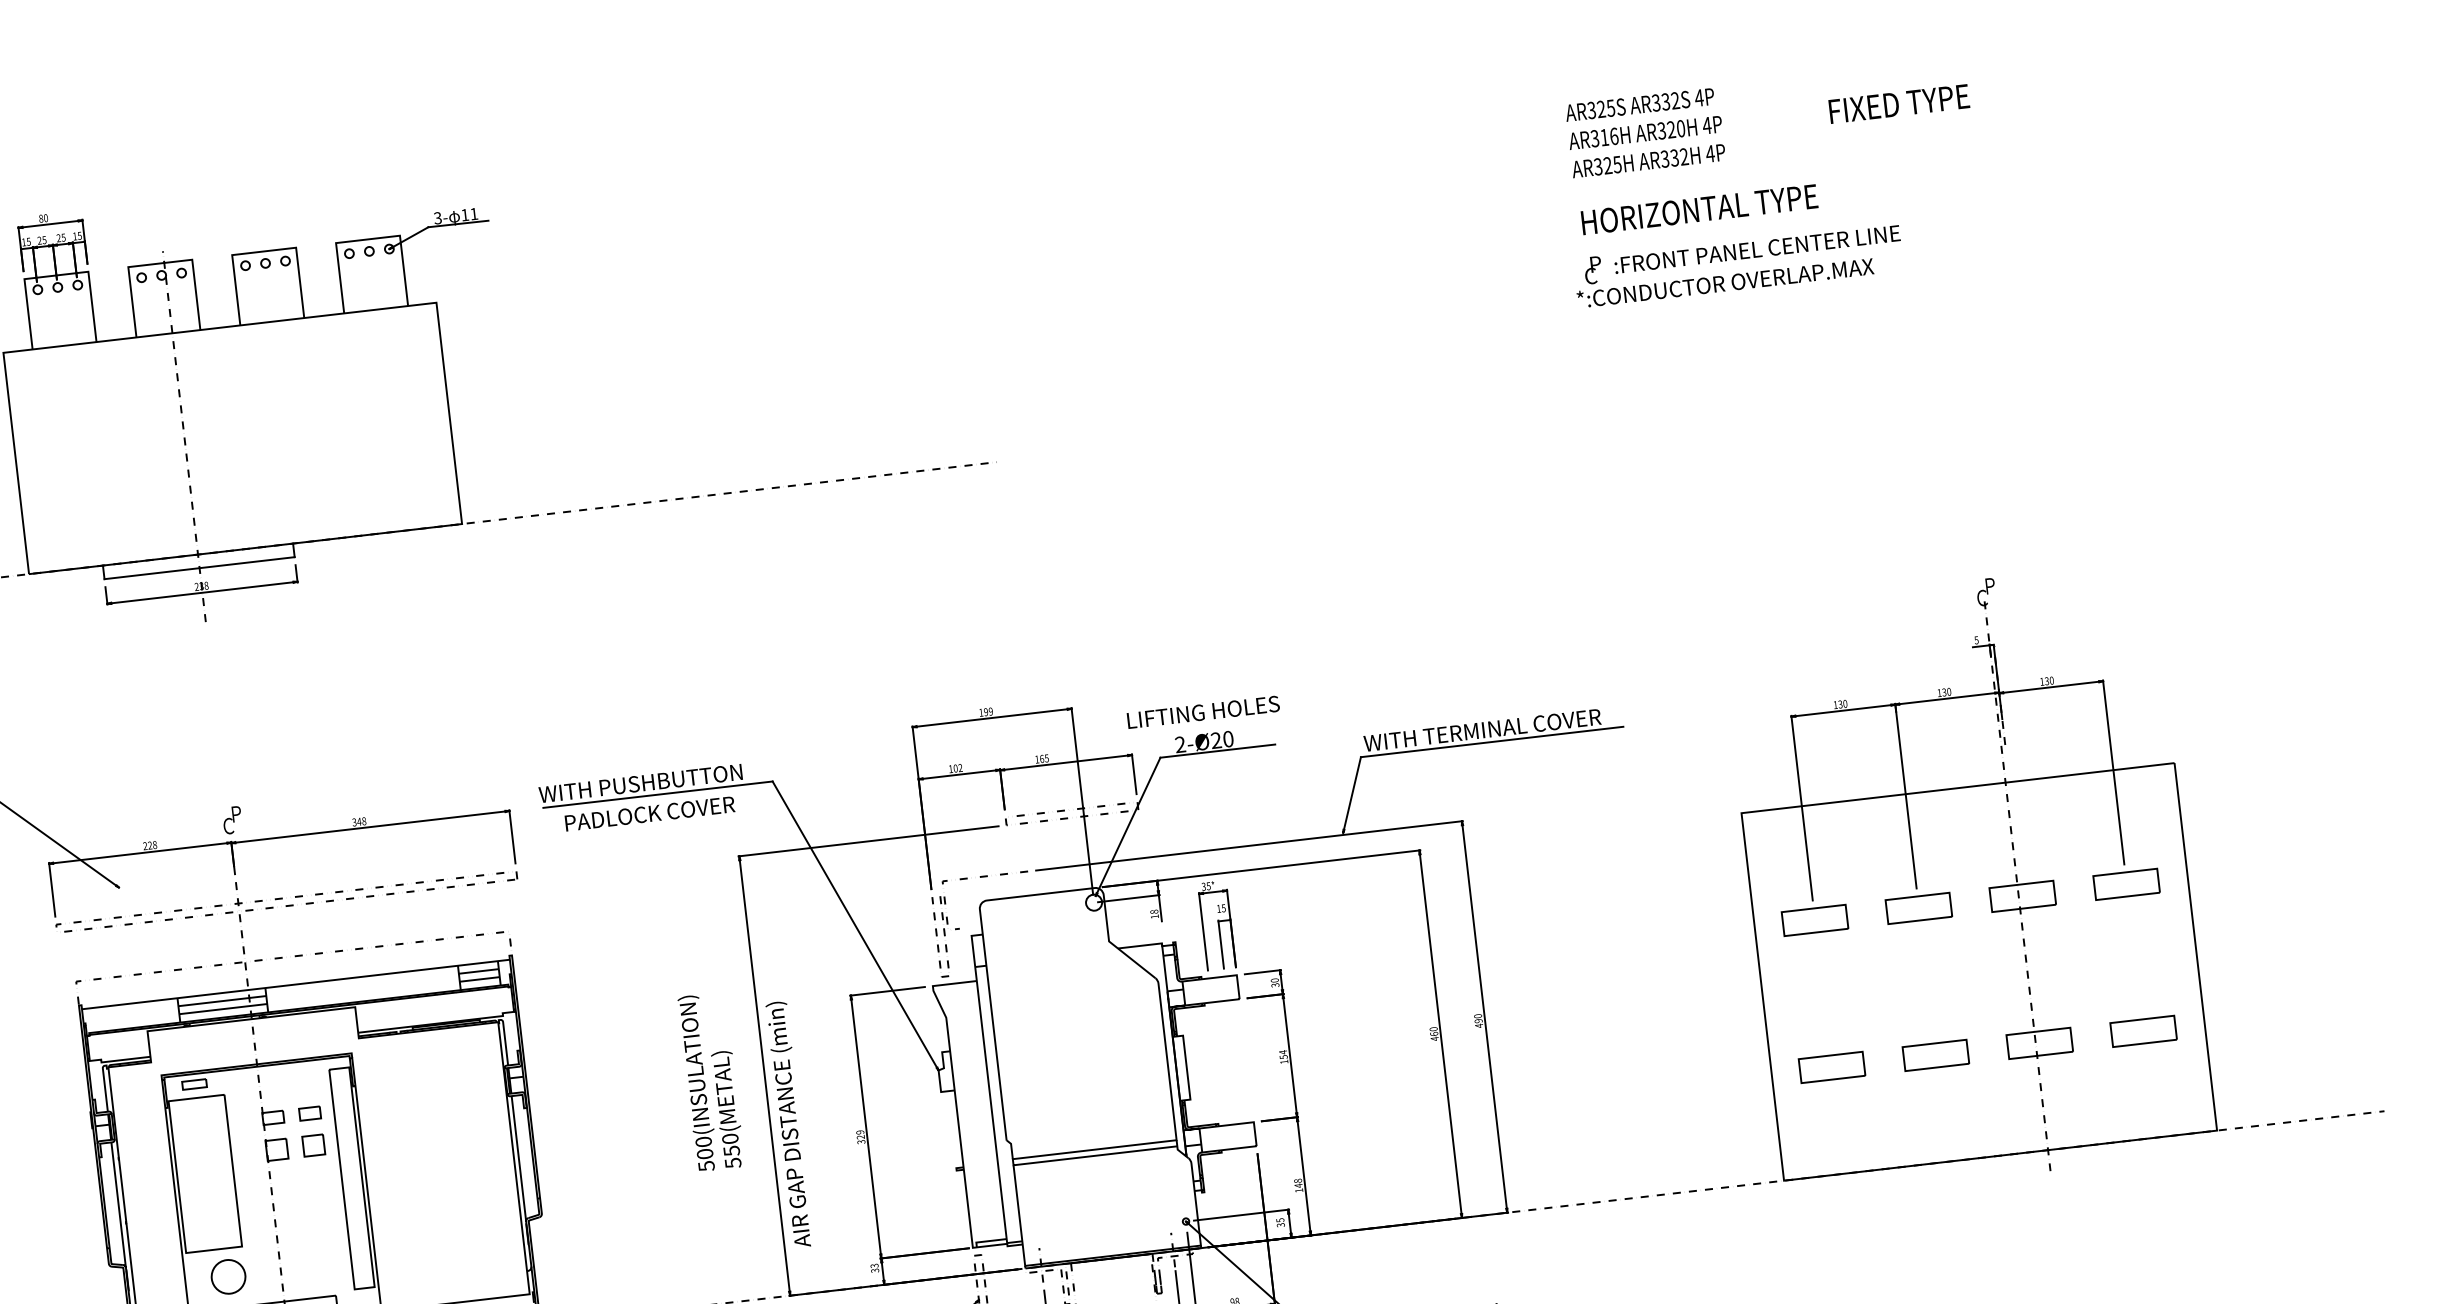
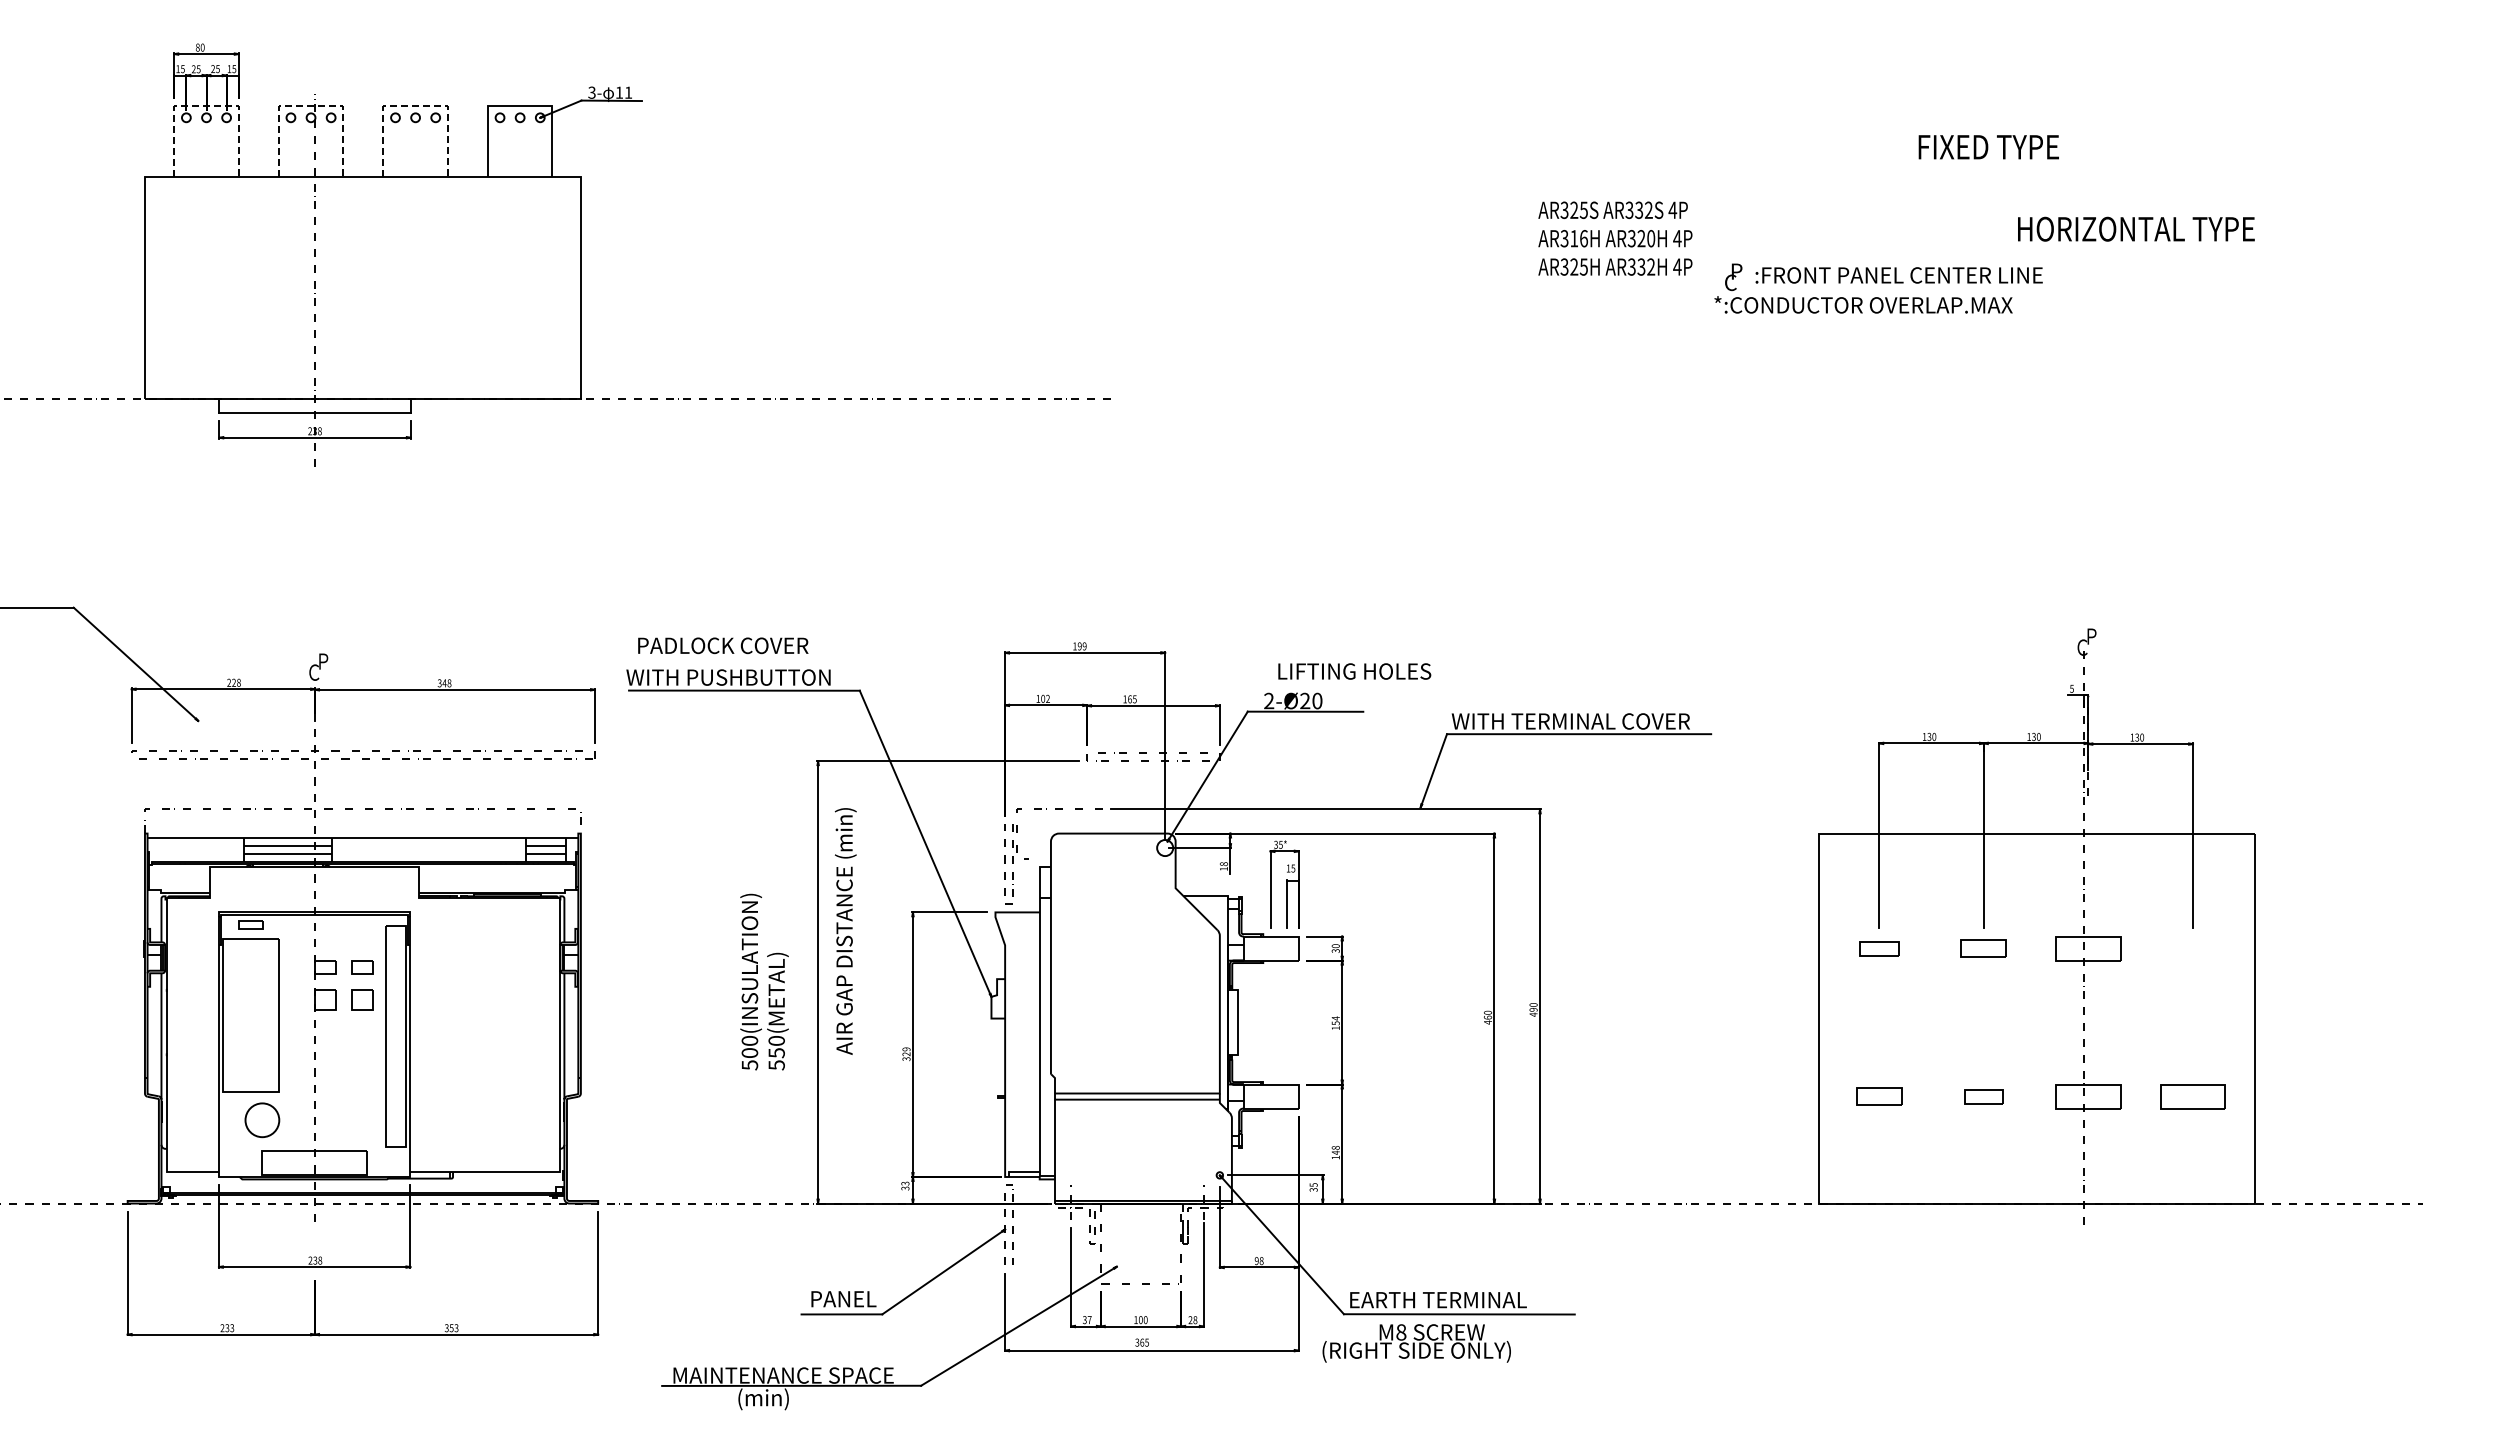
text: (1898, 104) -> (1988, 147), moved
text: (1645, 132) -> (1615, 238), moved
text: (1699, 208) -> (2136, 228), moved
line: (265, 251) -> (416, 105), solid -> dashed
line: (160, 263) -> (311, 105), solid -> dashed
line: (57, 275) -> (207, 105), solid -> dashed
text: (1203, 712) -> (1354, 671), moved
text: (650, 813) -> (723, 645), moved
part: (2126, 884) -> (2192, 948), removed
part: (1918, 908) -> (1983, 948), size x0.7
part: (1815, 920) -> (1879, 948), size x0.6
part: (1935, 1055) -> (1983, 1096), size x0.6
part: (1832, 1067) -> (1879, 1096), size x0.7
text: (789, 1124) -> (845, 931), moved

